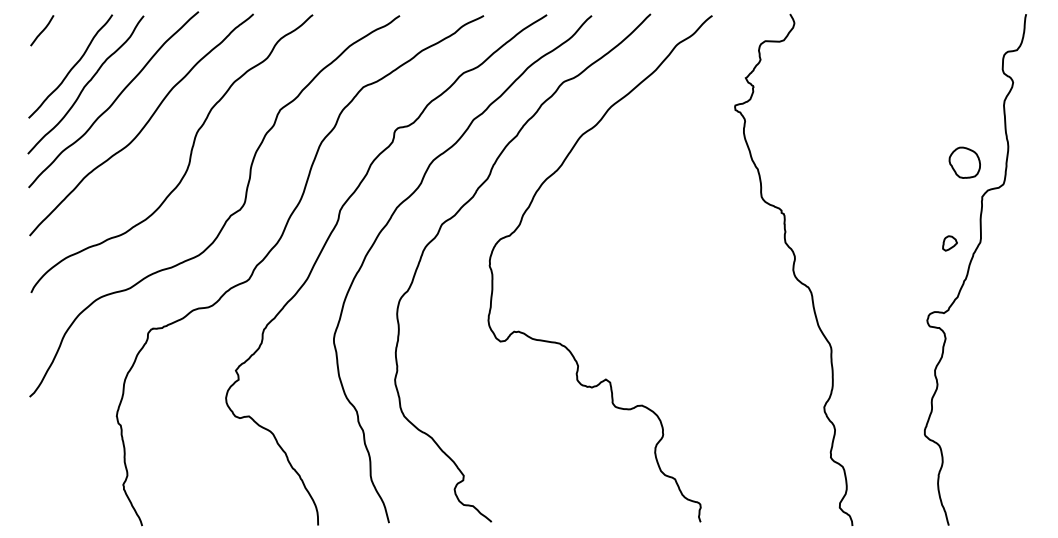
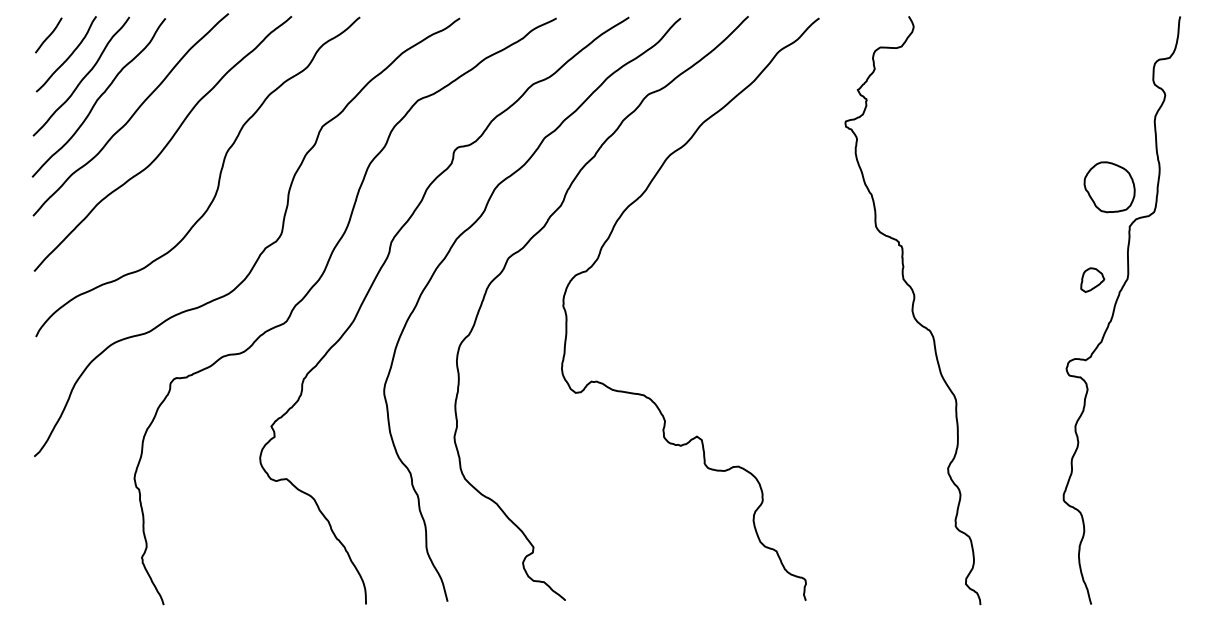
curve: (59, 48) -> (68, 55), added
part: (964, 162) -> (1109, 187), size x1.43
part: (949, 243) -> (1092, 280), size x1.43

